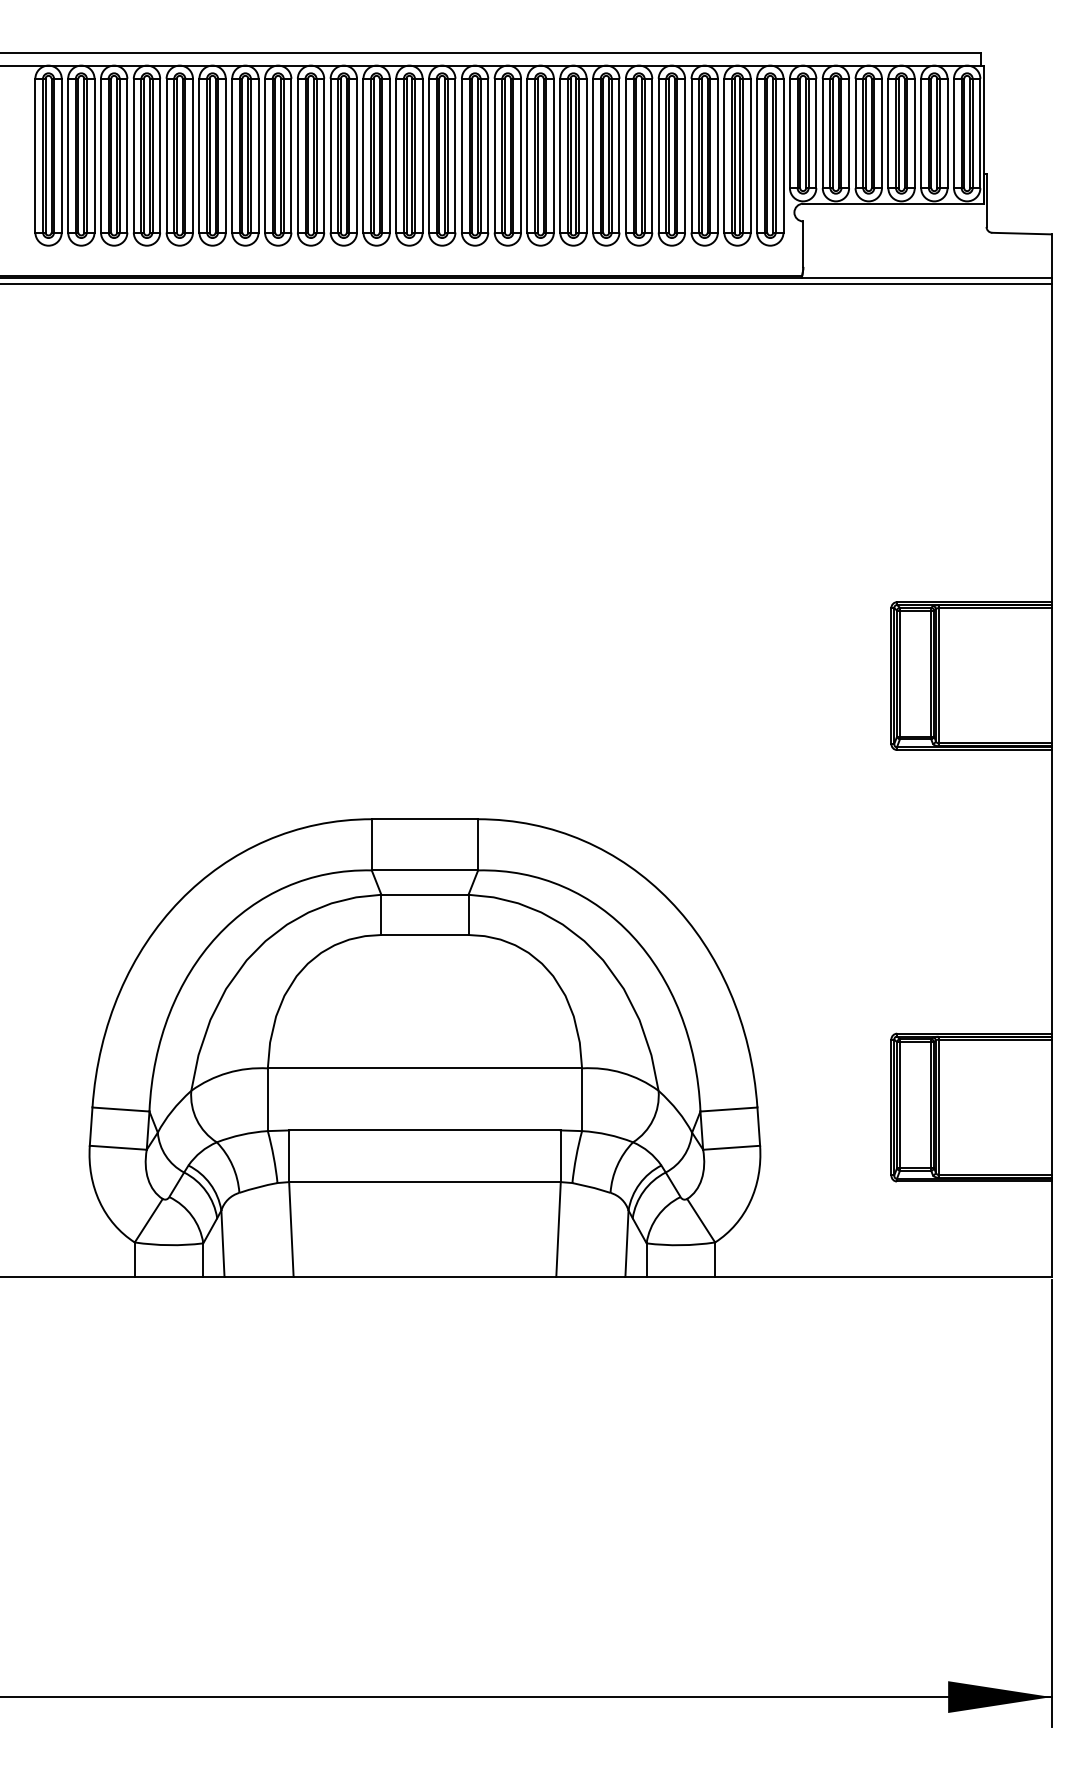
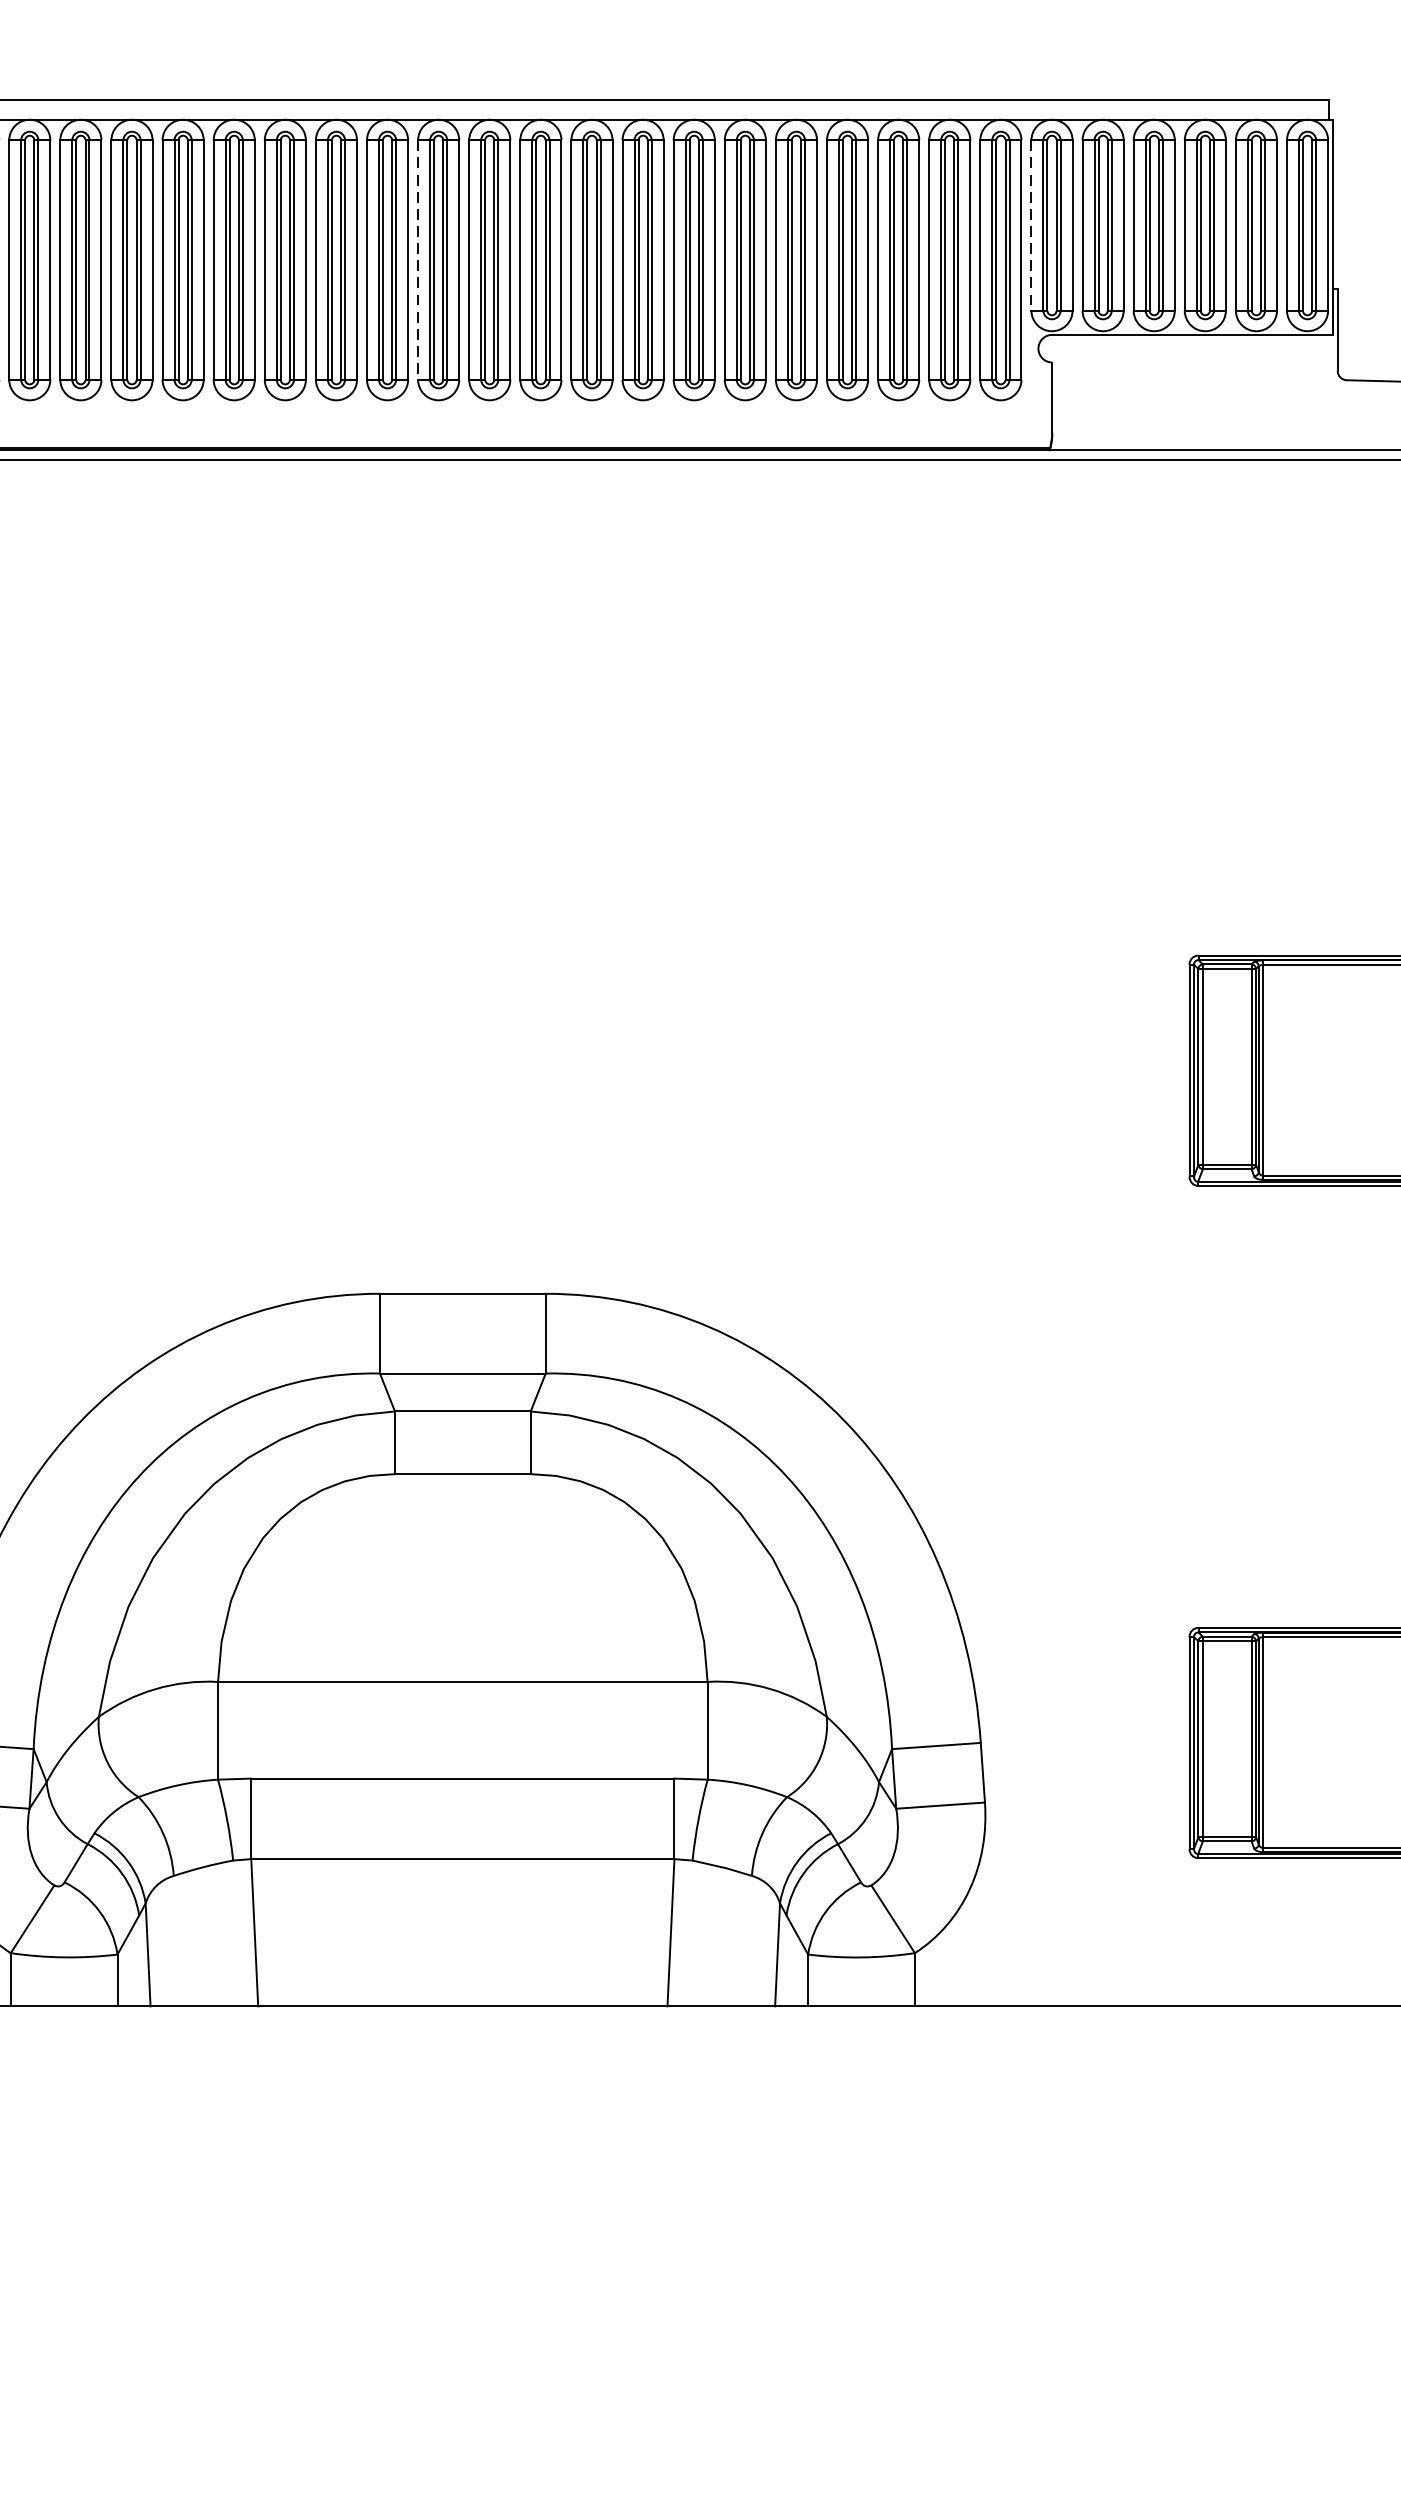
line: (789, 133) -> (1030, 225), solid -> dashed
line: (396, 155) -> (418, 259), solid -> dashed

